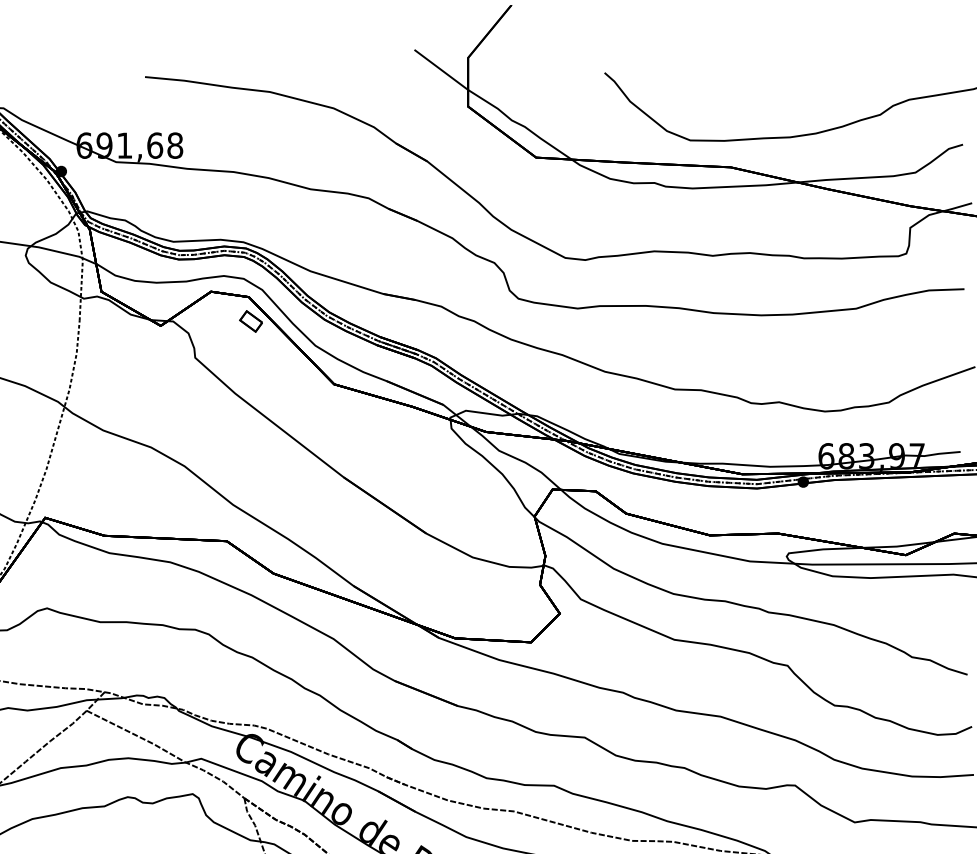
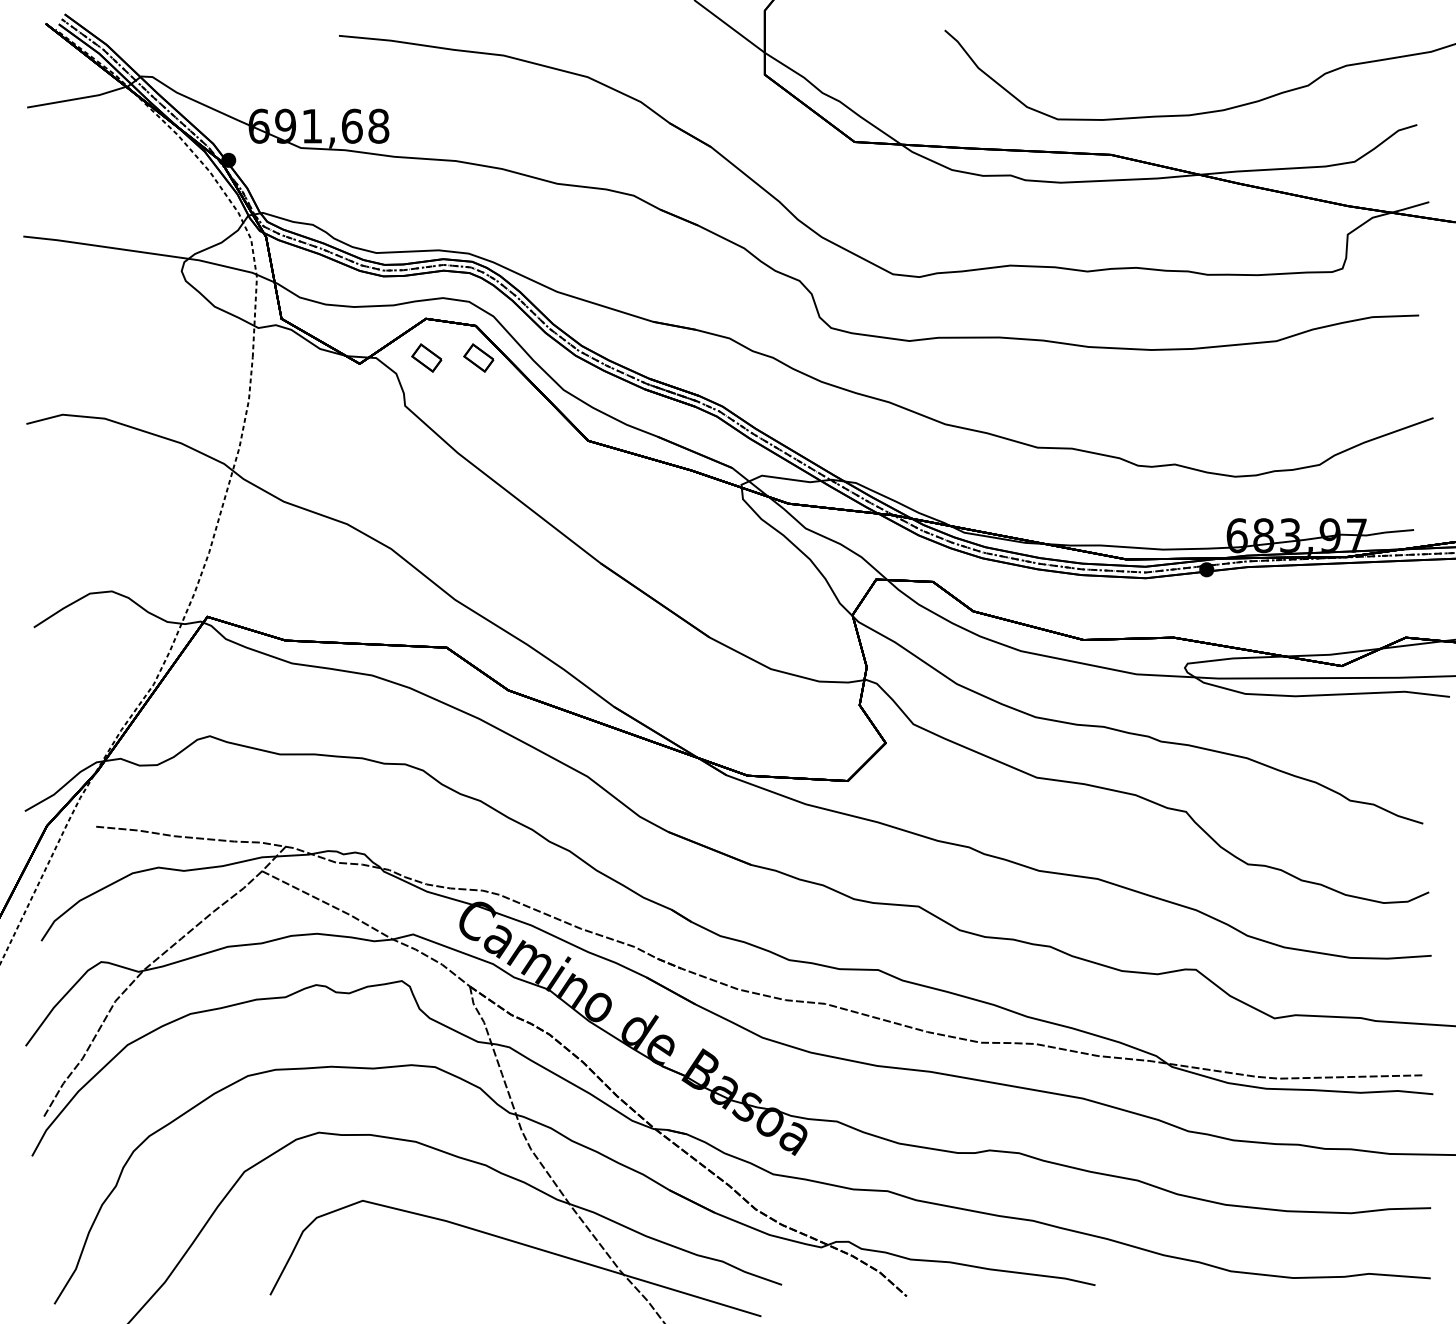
part: (211, 321) -> (426, 357), added

